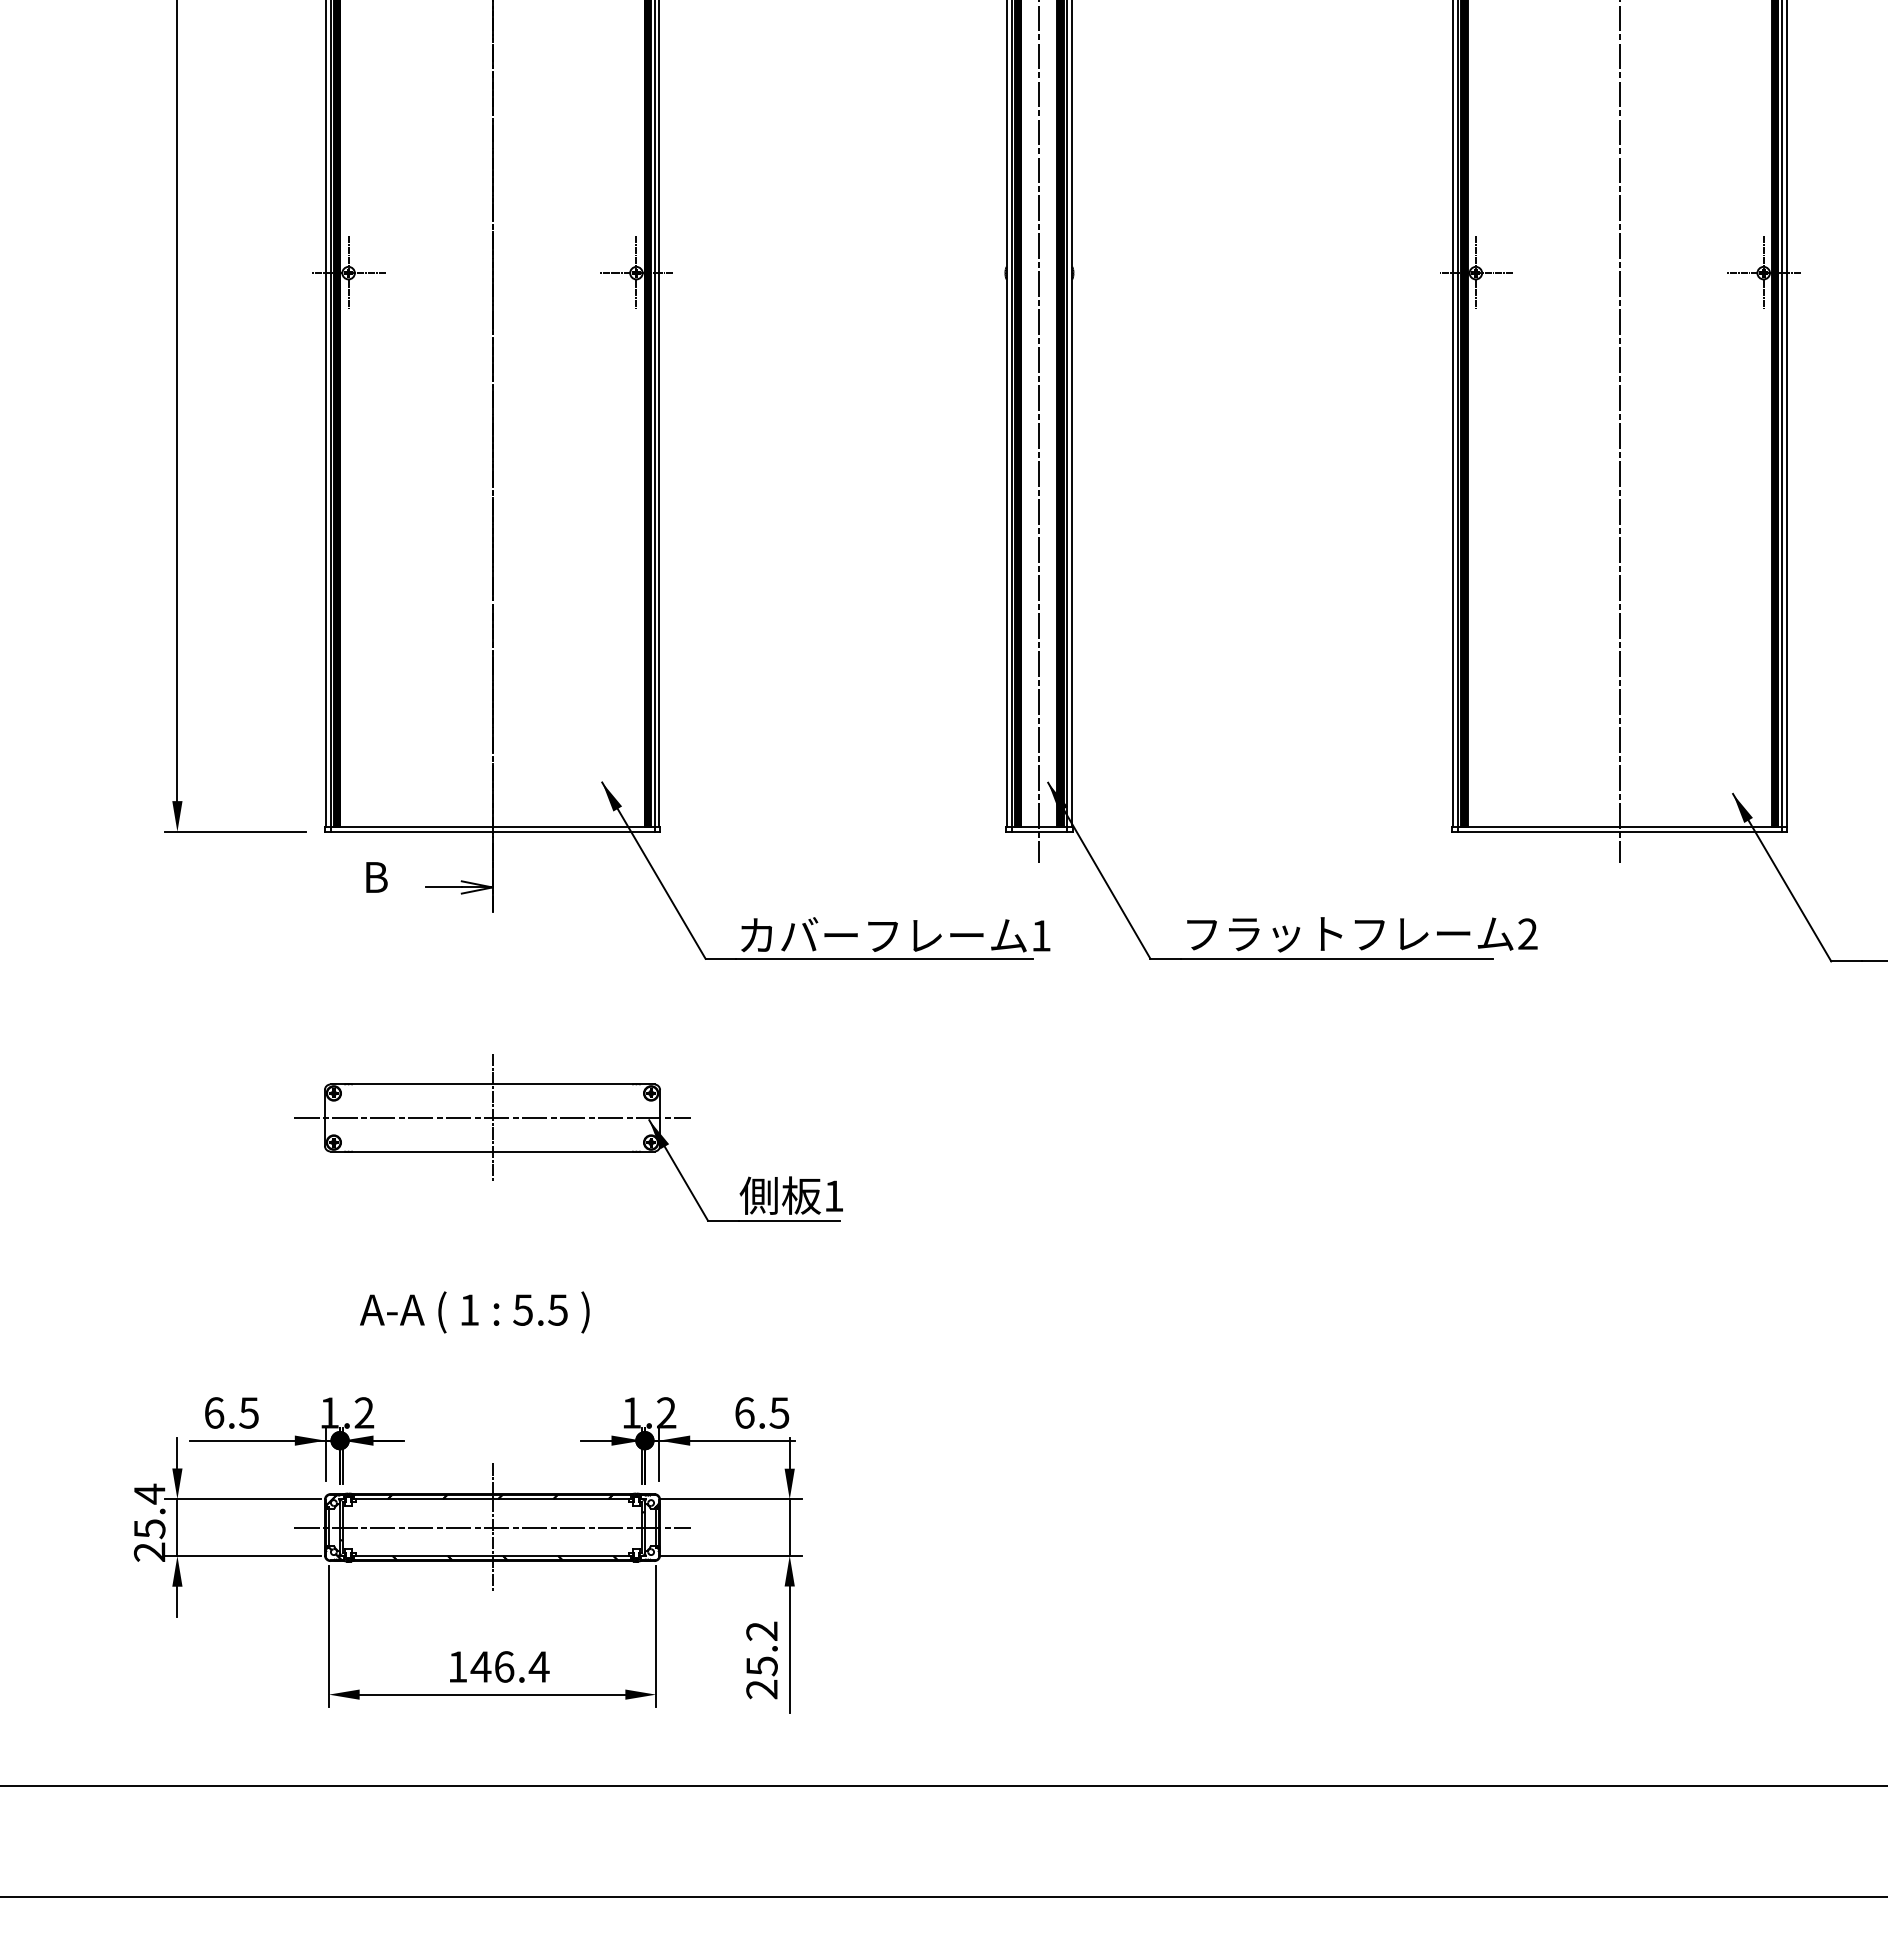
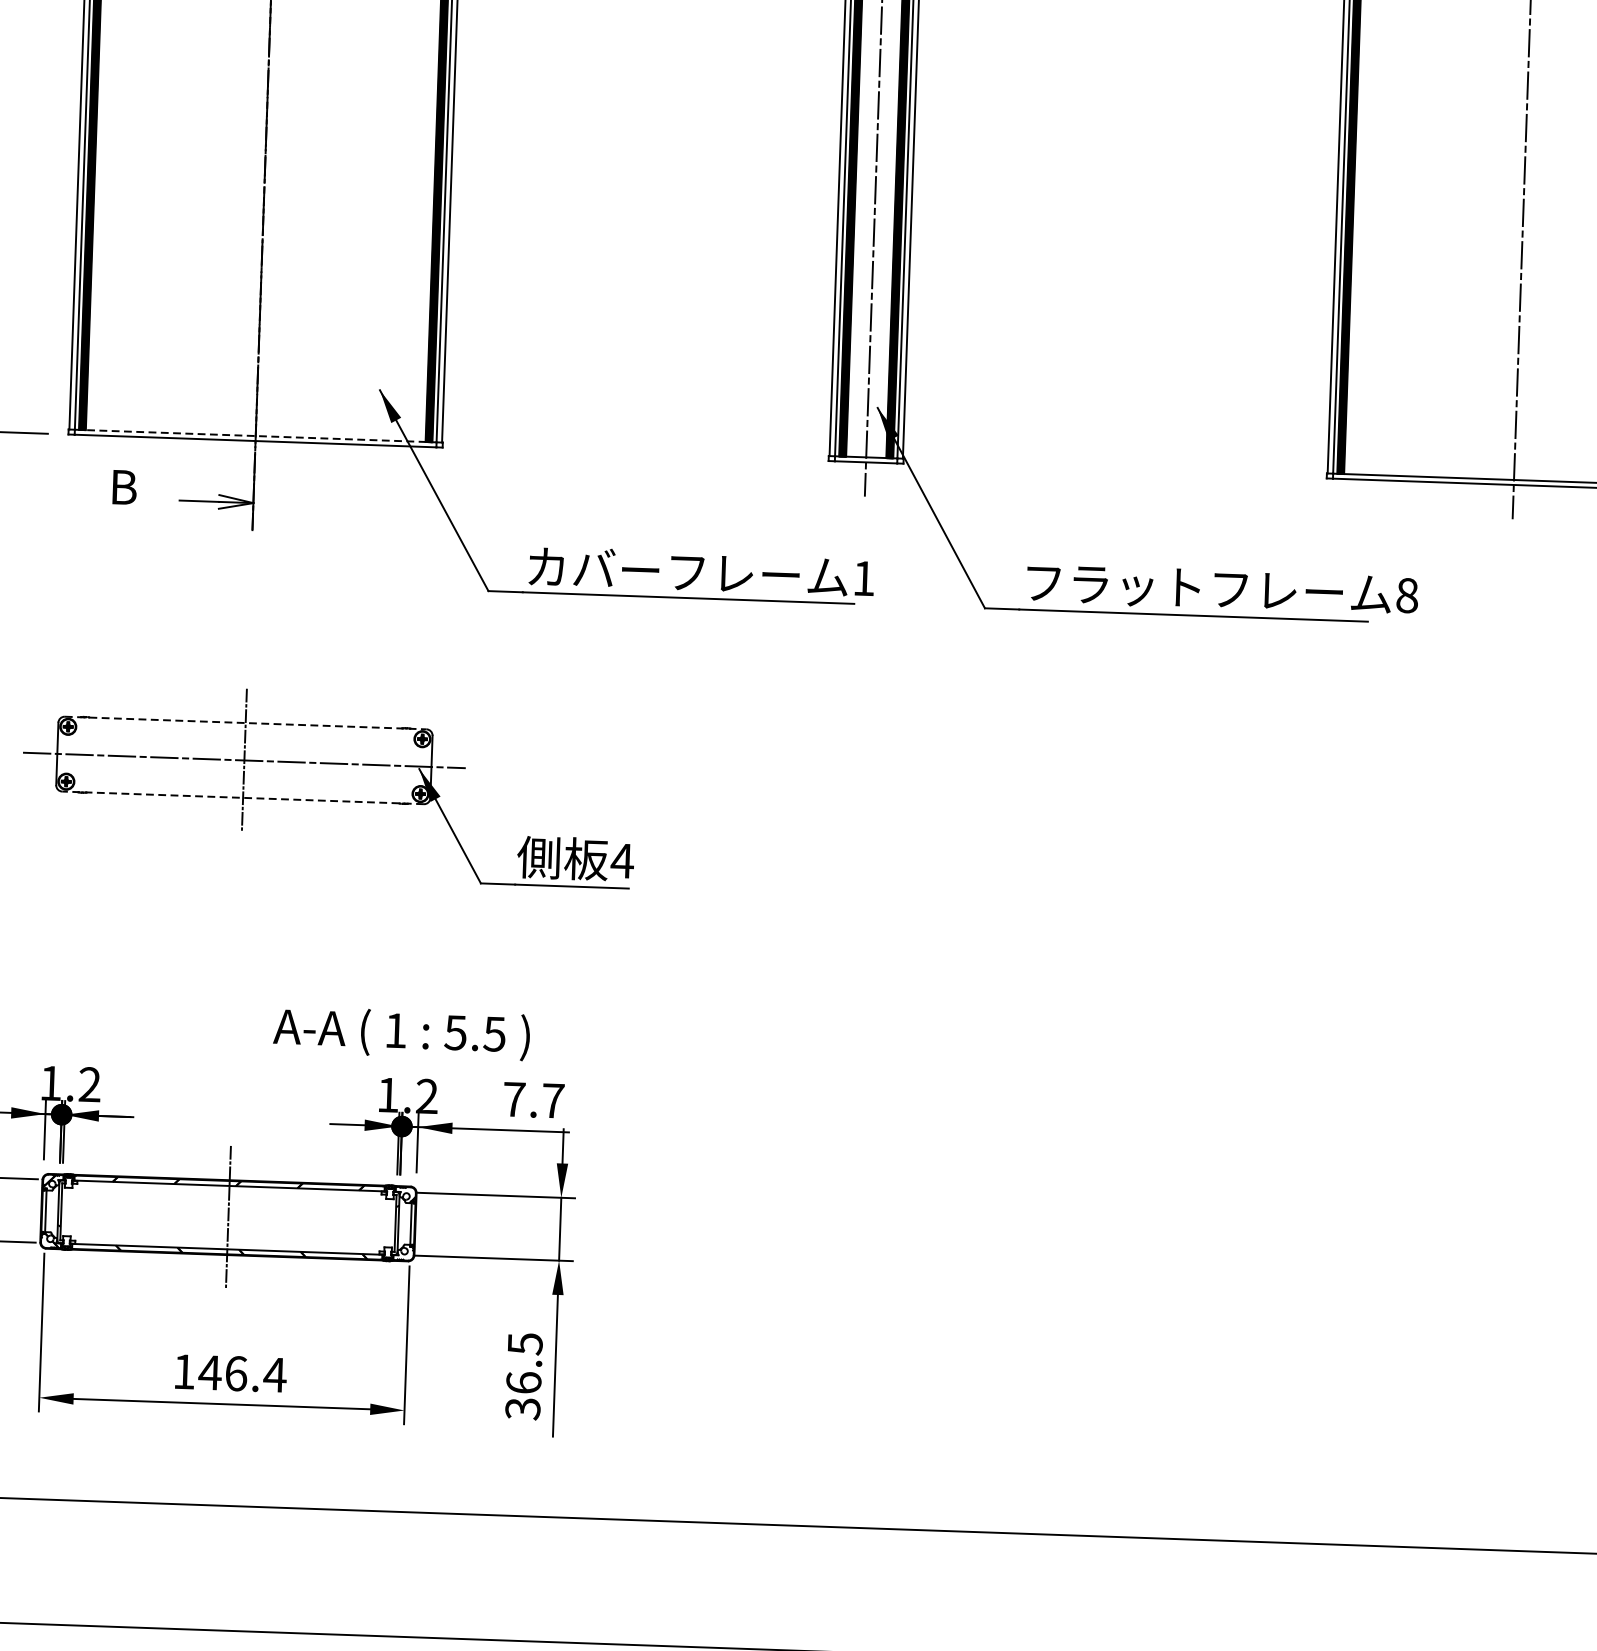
line: (493, 827) -> (256, 436), solid -> dashed
text: (1527, 934) -> (1406, 595), 2 -> 8
line: (493, 1084) -> (246, 723), solid -> dashed
line: (492, 1151) -> (243, 797), solid -> dashed
text: (833, 1195) -> (622, 860), 1 -> 4
text: (474, 1312) -> (401, 1033), moved
text: (762, 1412) -> (534, 1099), 6.5 -> 7.7
line: (492, 1527) -> (228, 1217), removed
text: (761, 1660) -> (523, 1376), 25.2 -> 36.5

